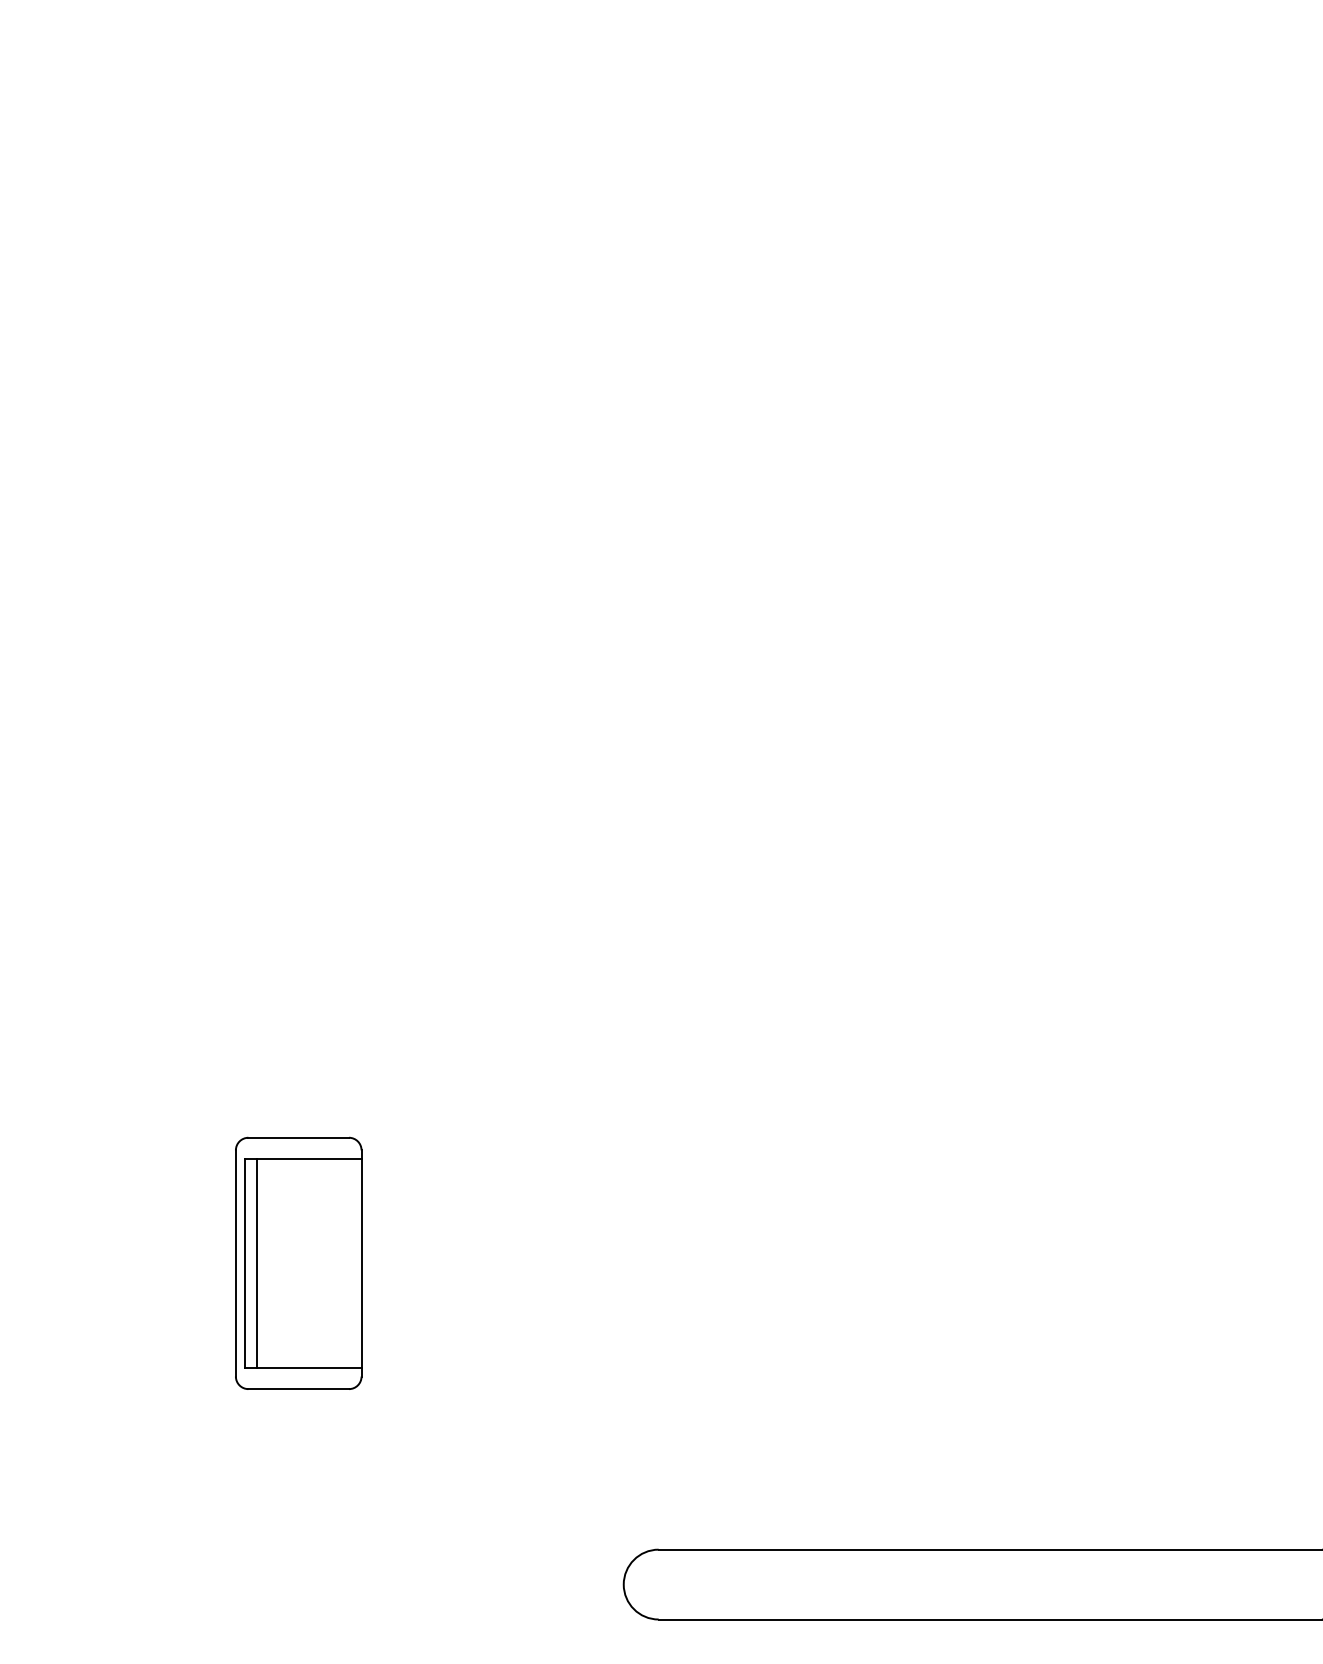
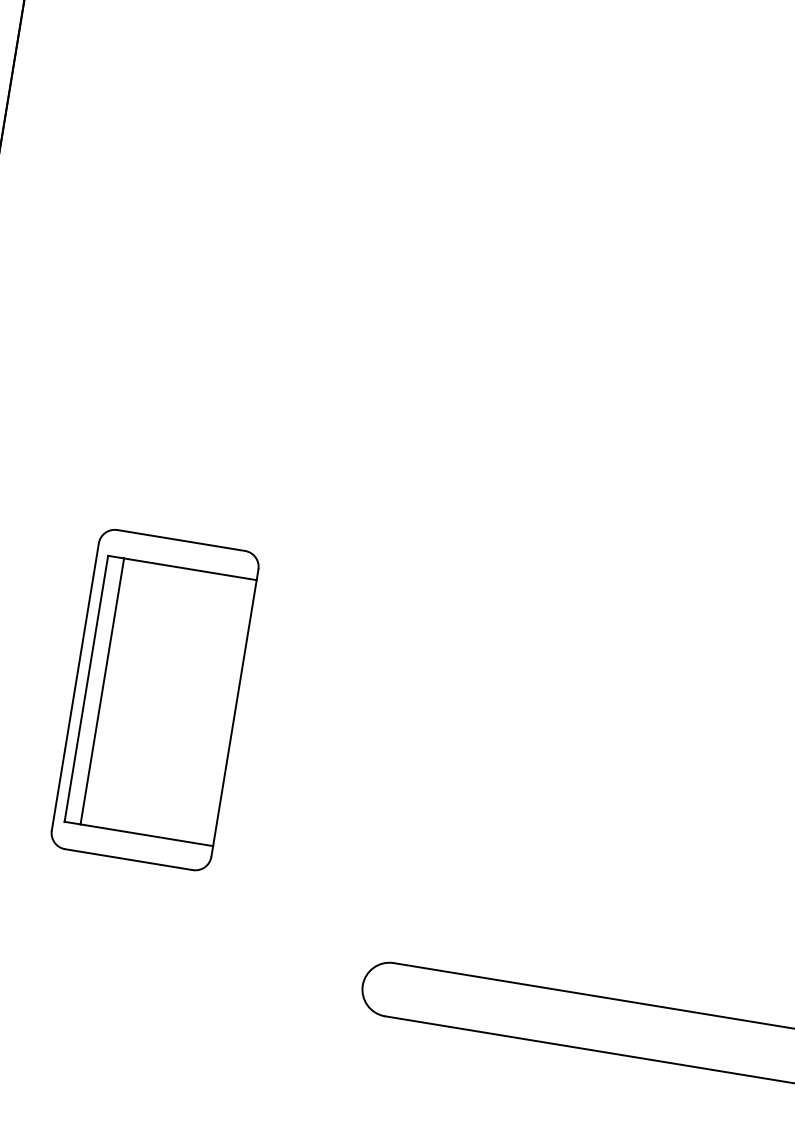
part: (298, 1263) -> (155, 700), size x1.67

